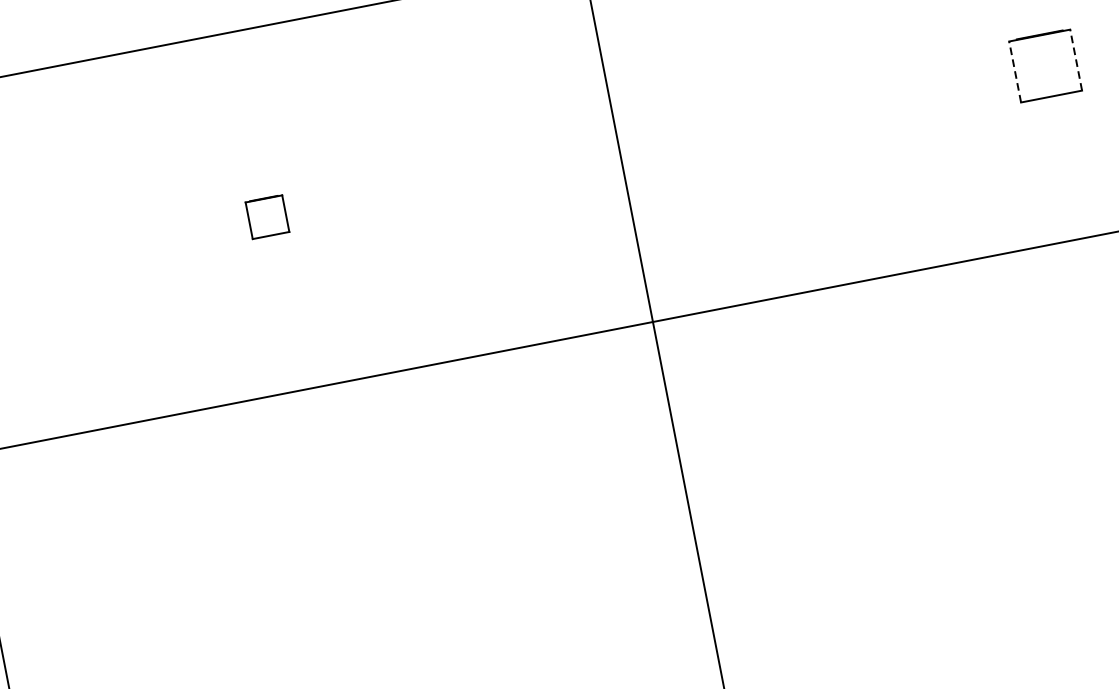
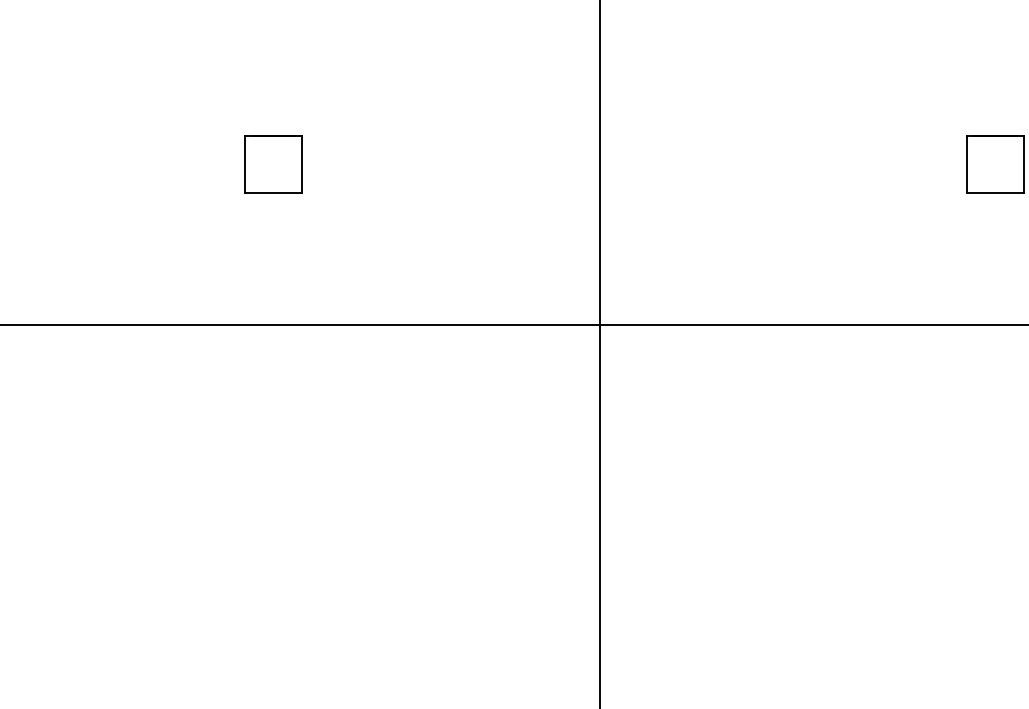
line: (1075, 59) -> (1023, 164), dashed -> solid
line: (1015, 71) -> (967, 164), dashed -> solid
part: (267, 217) -> (273, 164), size x1.67

